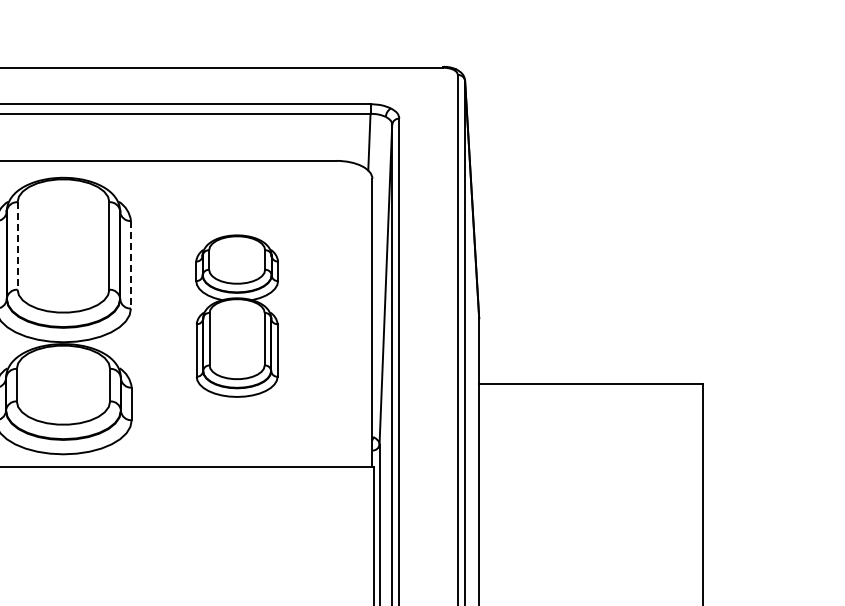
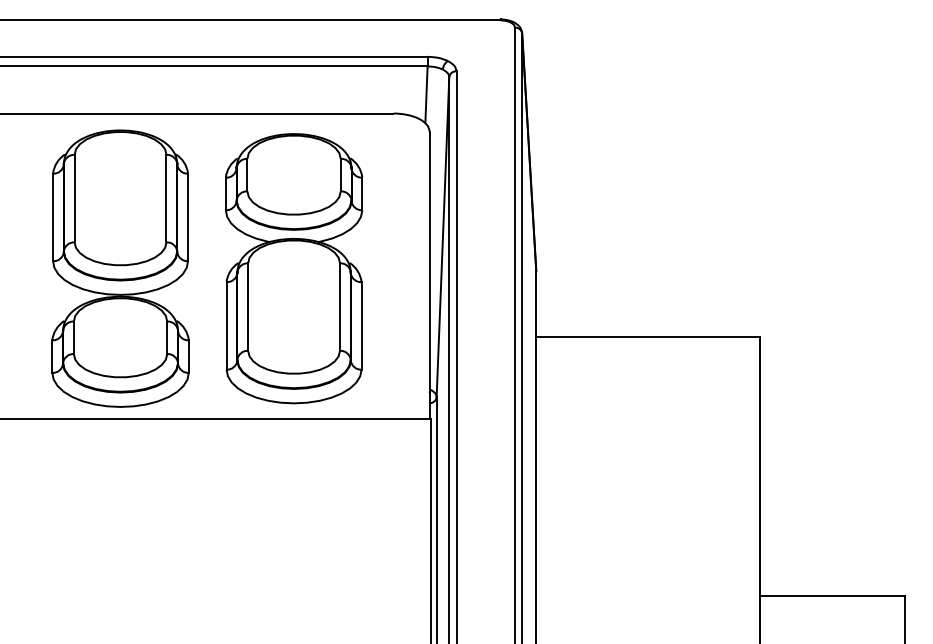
line: (17, 245) -> (74, 198), dashed -> solid
line: (131, 264) -> (188, 217), dashed -> solid
part: (237, 315) -> (294, 268), size x1.67

